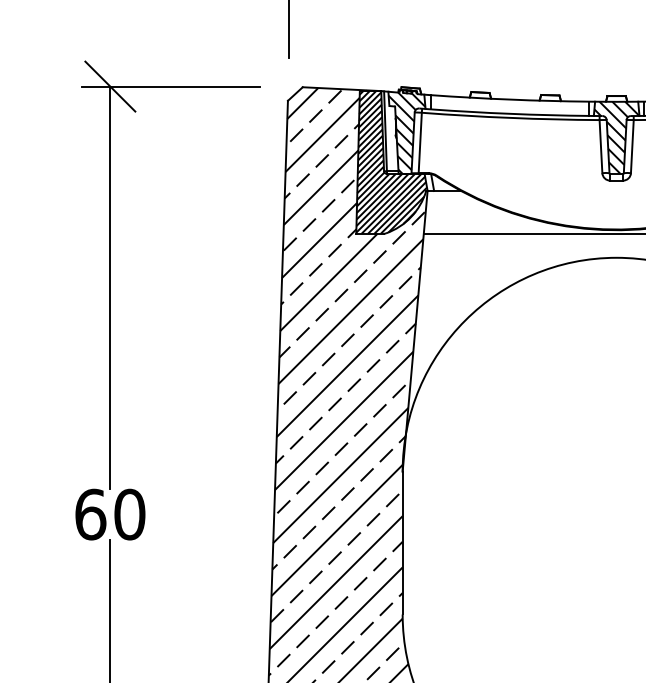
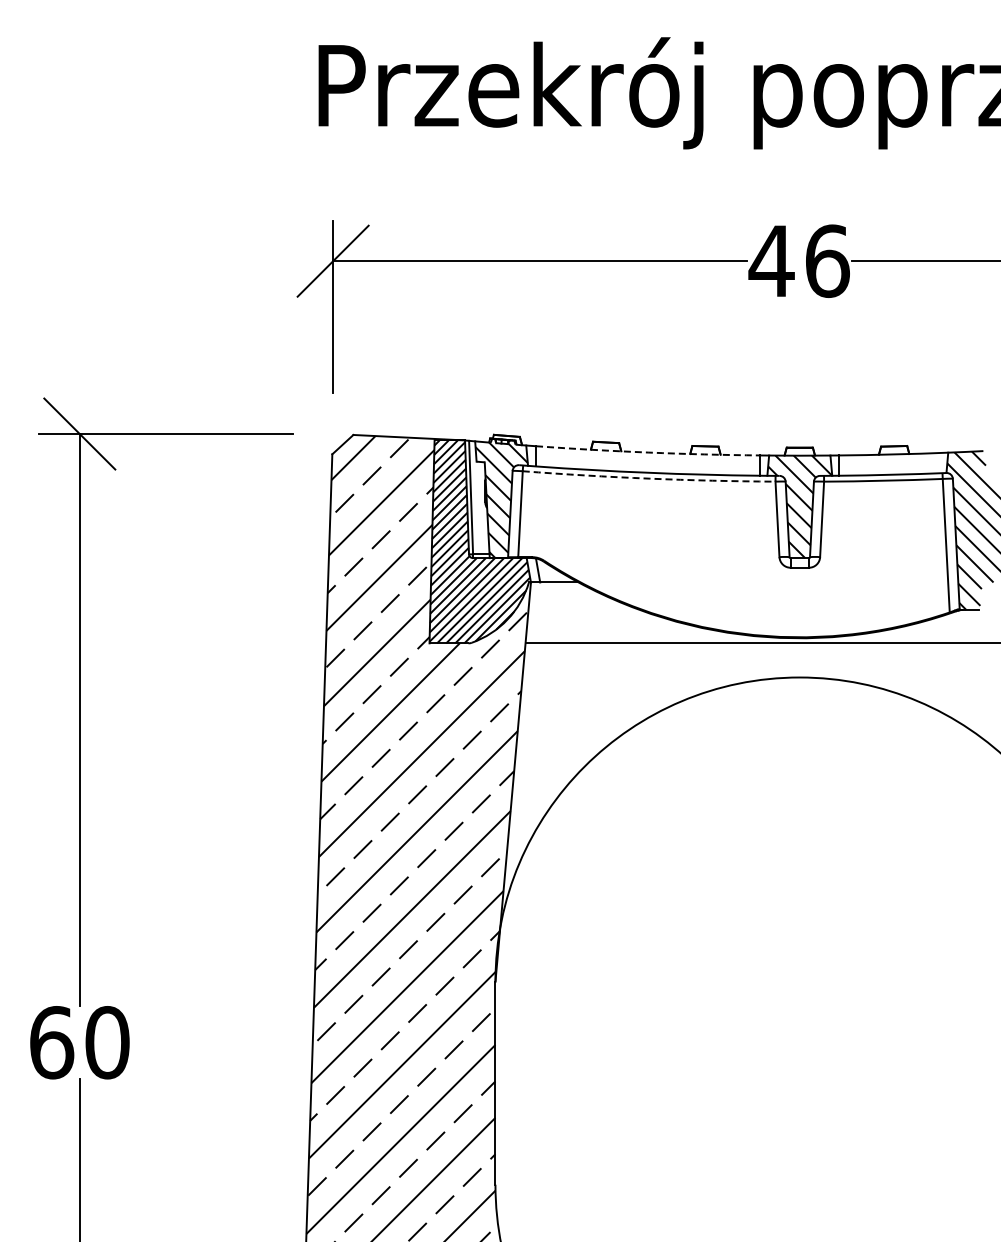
arc: (510, 99) -> (648, 452), solid -> dashed
arc: (510, 117) -> (649, 478), solid -> dashed

